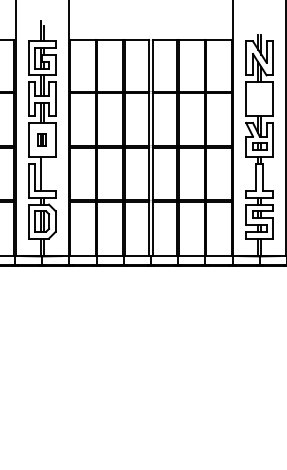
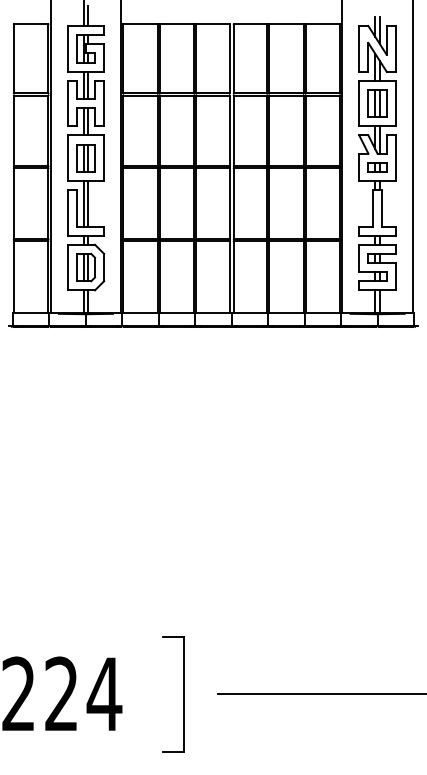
part: (259, 99) -> (377, 103), added
part: (41, 140) -> (85, 158), size x1.67
line: (44, 173) -> (88, 203), added

